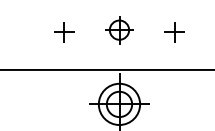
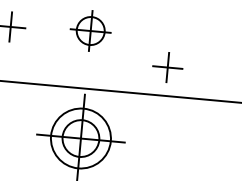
part: (174, 32) -> (167, 67), moved

